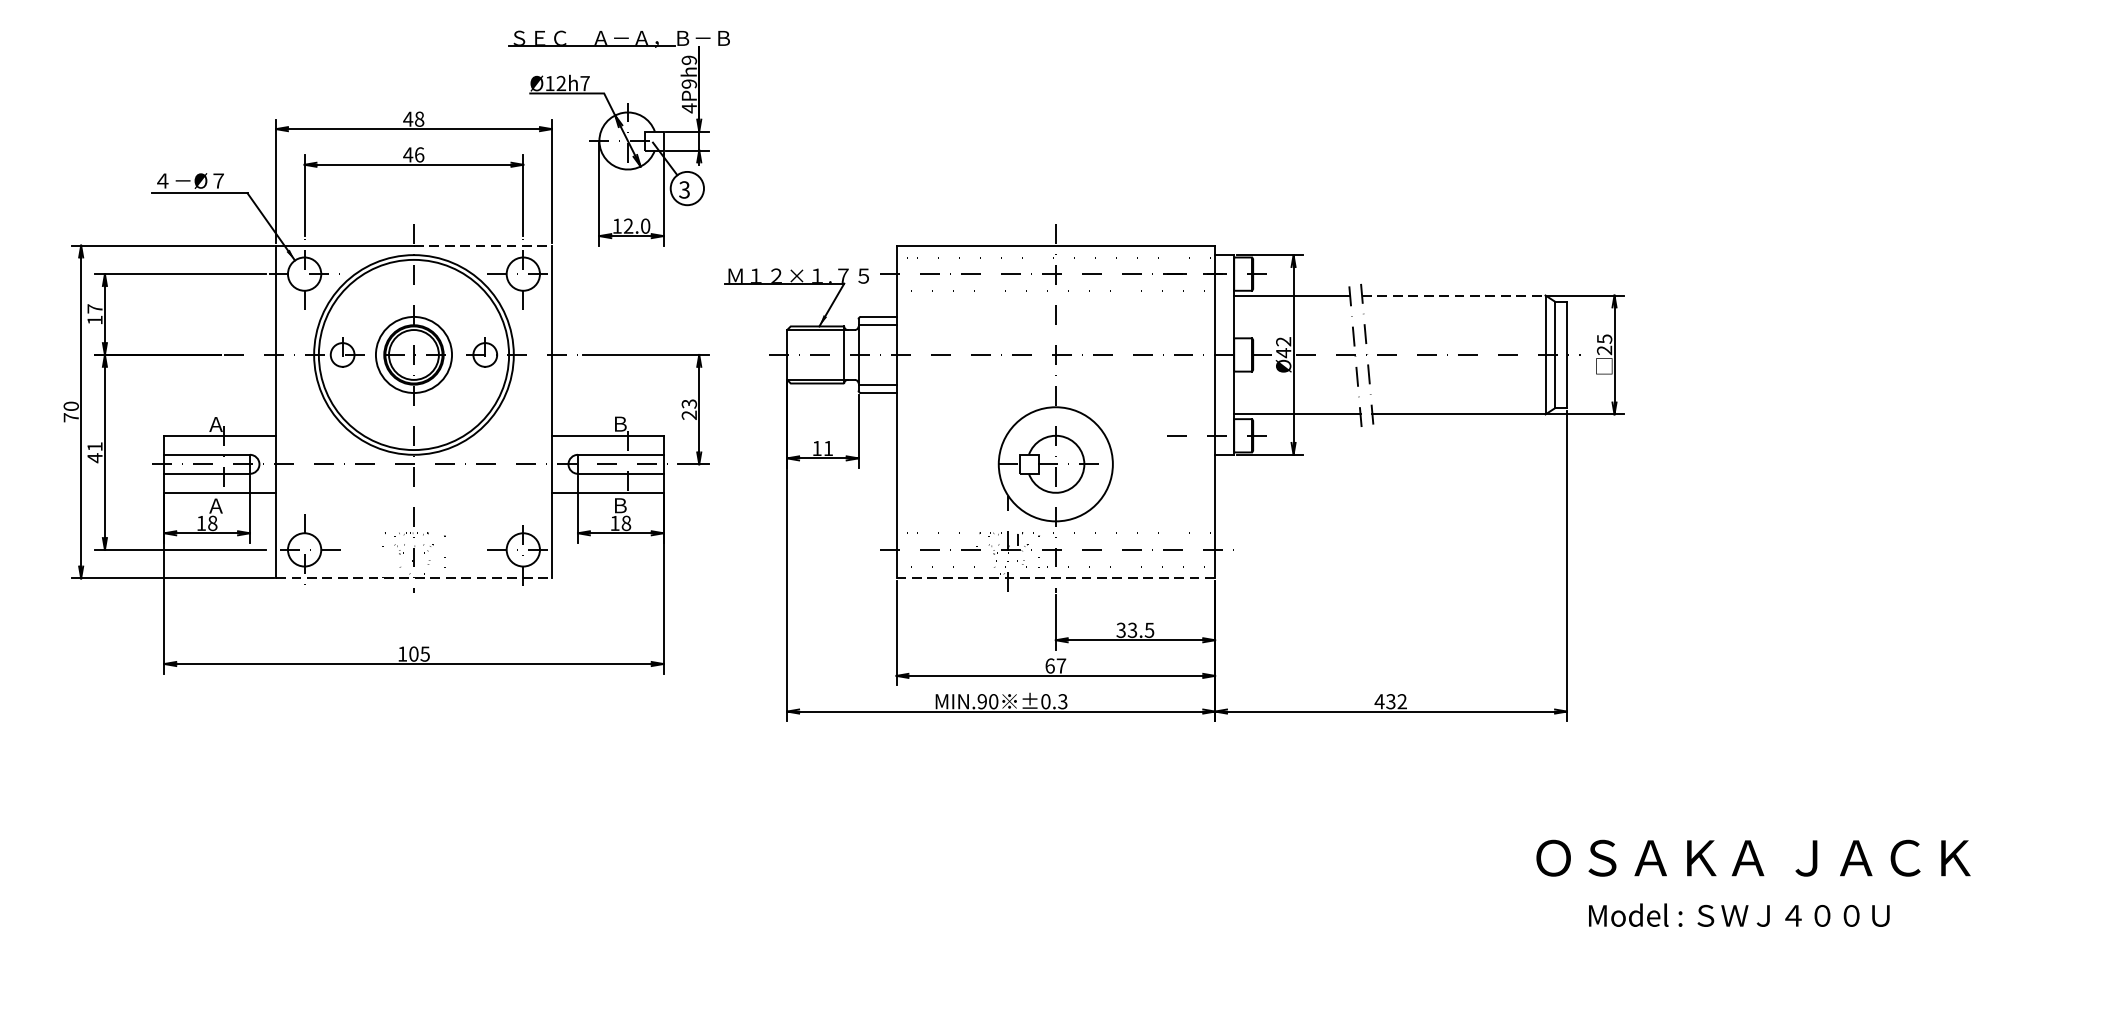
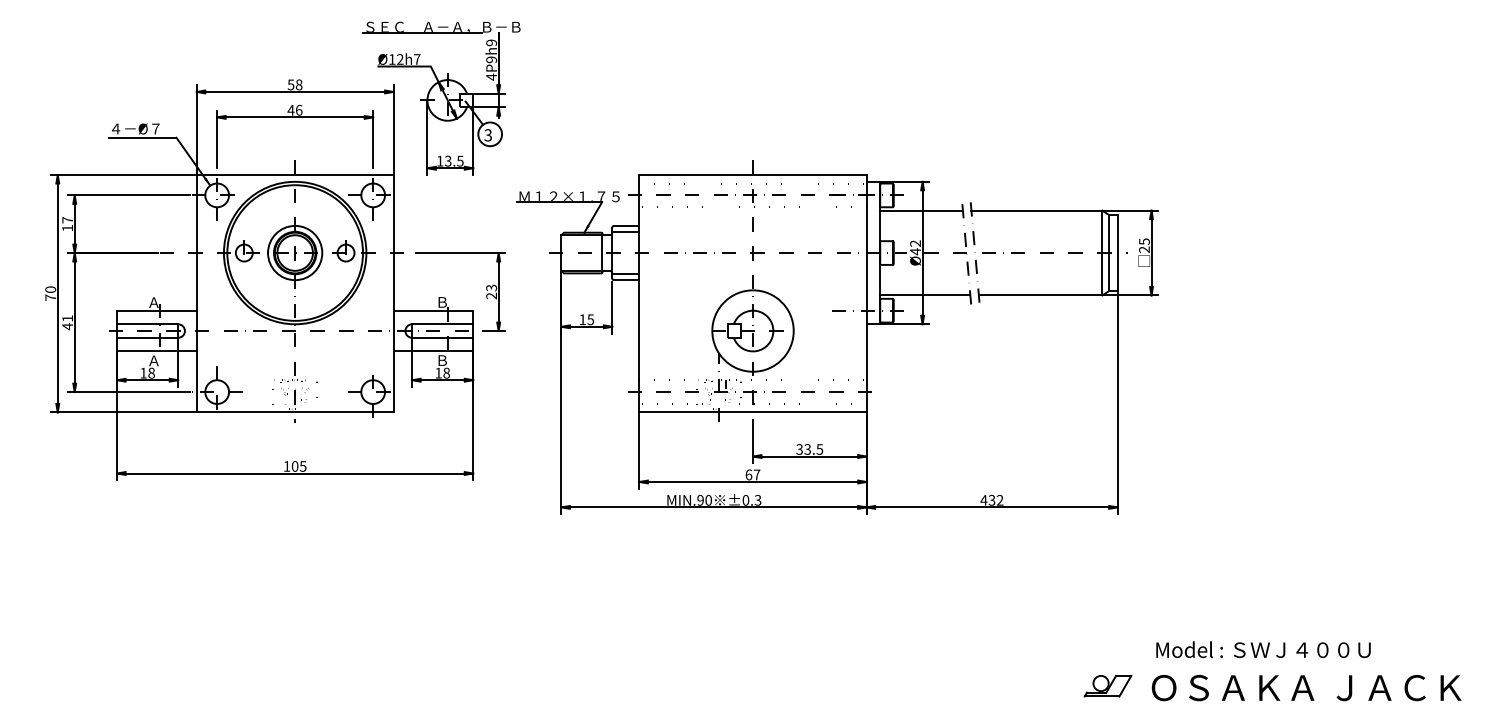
text: (407, 118) -> (290, 84), 48 -> 58
text: (637, 225) -> (454, 160), 12.0 -> 13.5
line: (483, 246) -> (344, 175), dashed -> solid
line: (1454, 295) -> (1037, 210), dashed -> solid
text: (827, 448) -> (590, 319), 11 -> 15
line: (414, 578) -> (295, 412), dashed -> solid
line: (1056, 578) -> (753, 412), dashed -> solid
text: (1753, 858) -> (1306, 688), moved
text: (1739, 914) -> (1263, 649), moved
part: (1552, 961) -> (1107, 685), added

